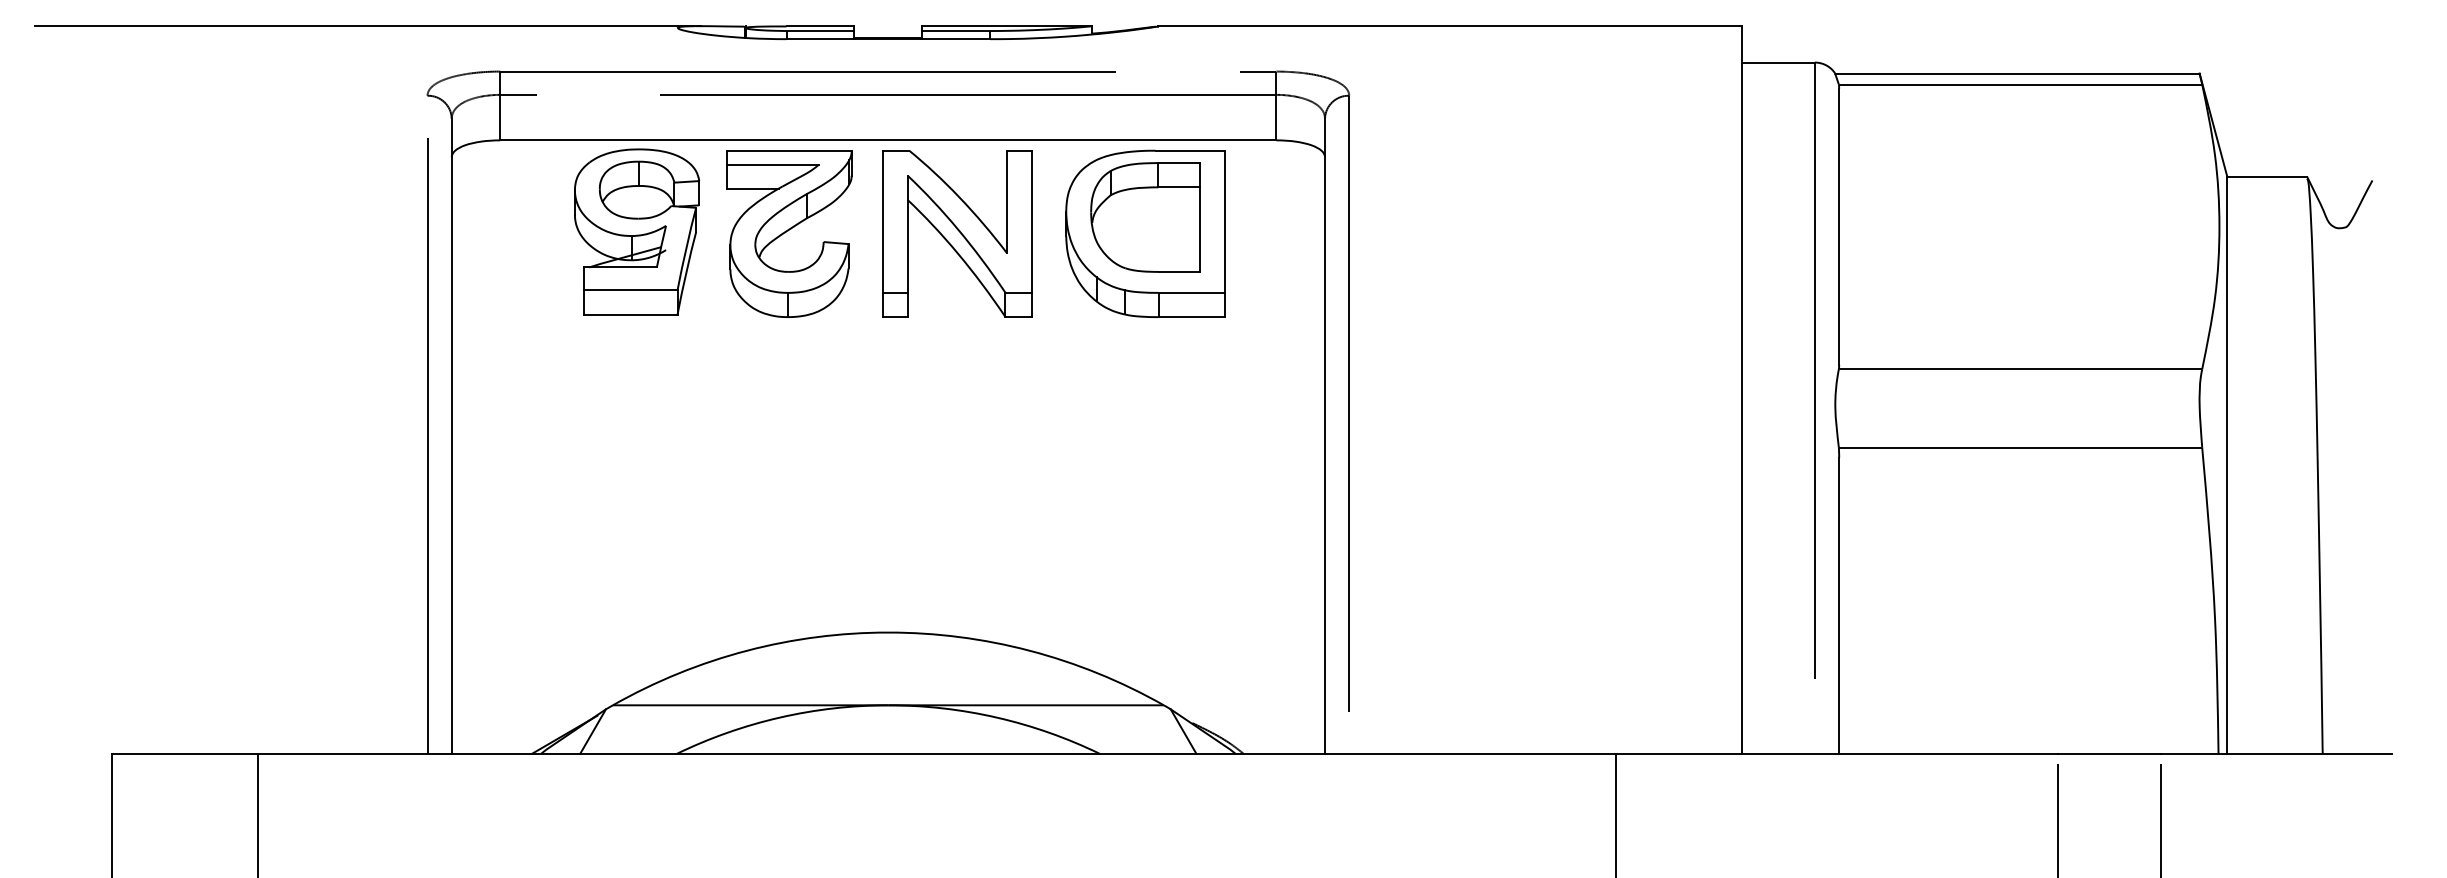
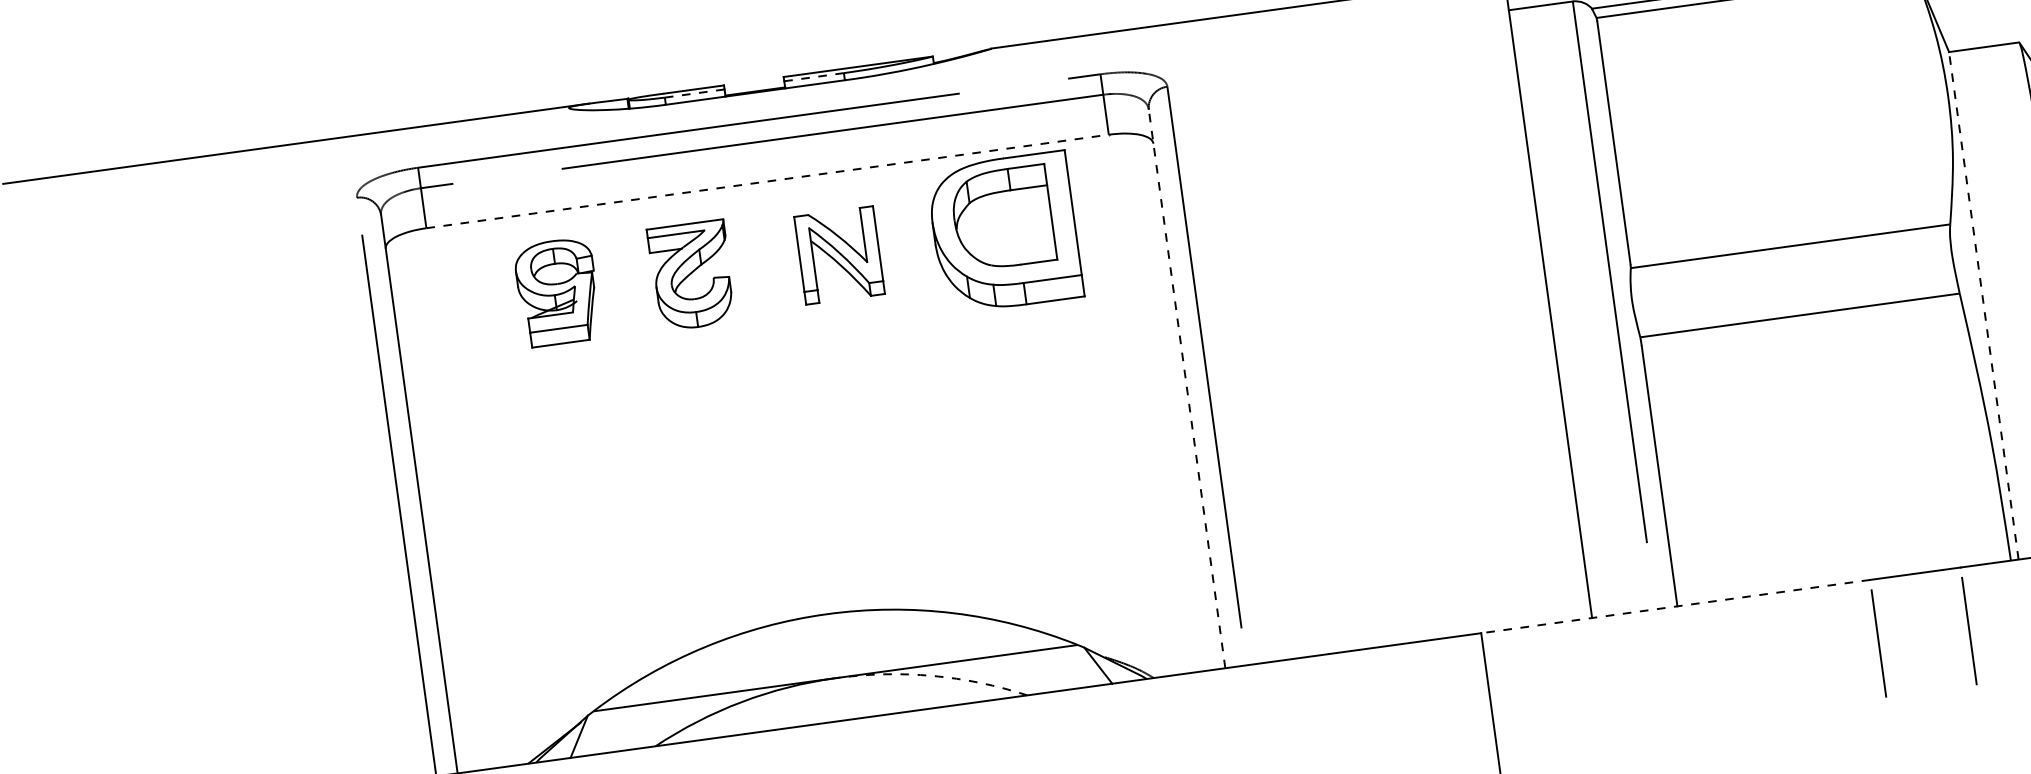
line: (820, 31) -> (694, 93), solid -> dashed
line: (956, 31) -> (814, 77), solid -> dashed
line: (888, 140) -> (767, 181), solid -> dashed
part: (637, 231) -> (558, 291), size x0.7
part: (789, 233) -> (691, 275), size x0.7
part: (957, 233) -> (839, 255), size x0.6
line: (1324, 436) -> (1186, 389), solid -> dashed
line: (2227, 465) -> (1984, 306), solid -> dashed
arc: (996, 717) -> (932, 675), solid -> dashed
line: (1836, 753) -> (1675, 606), solid -> dashed

